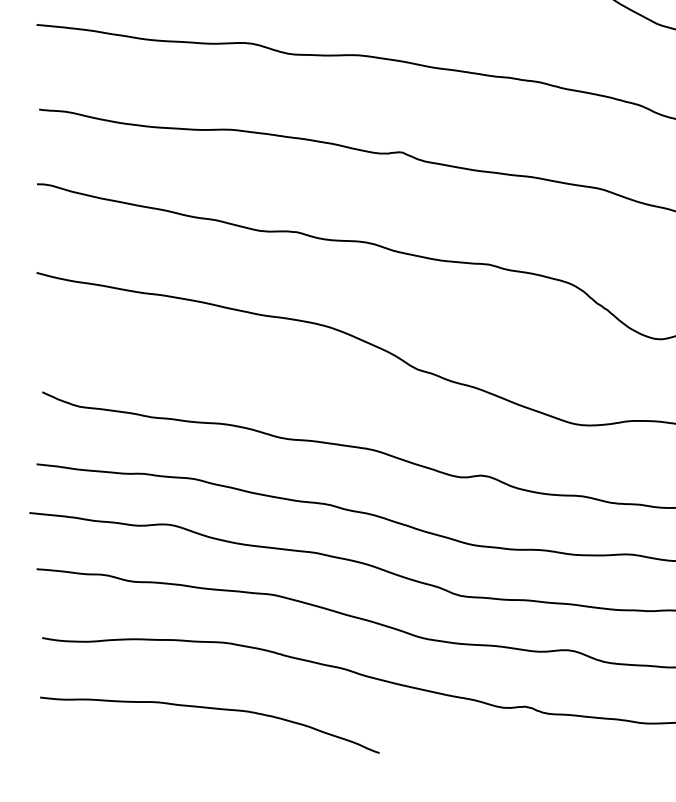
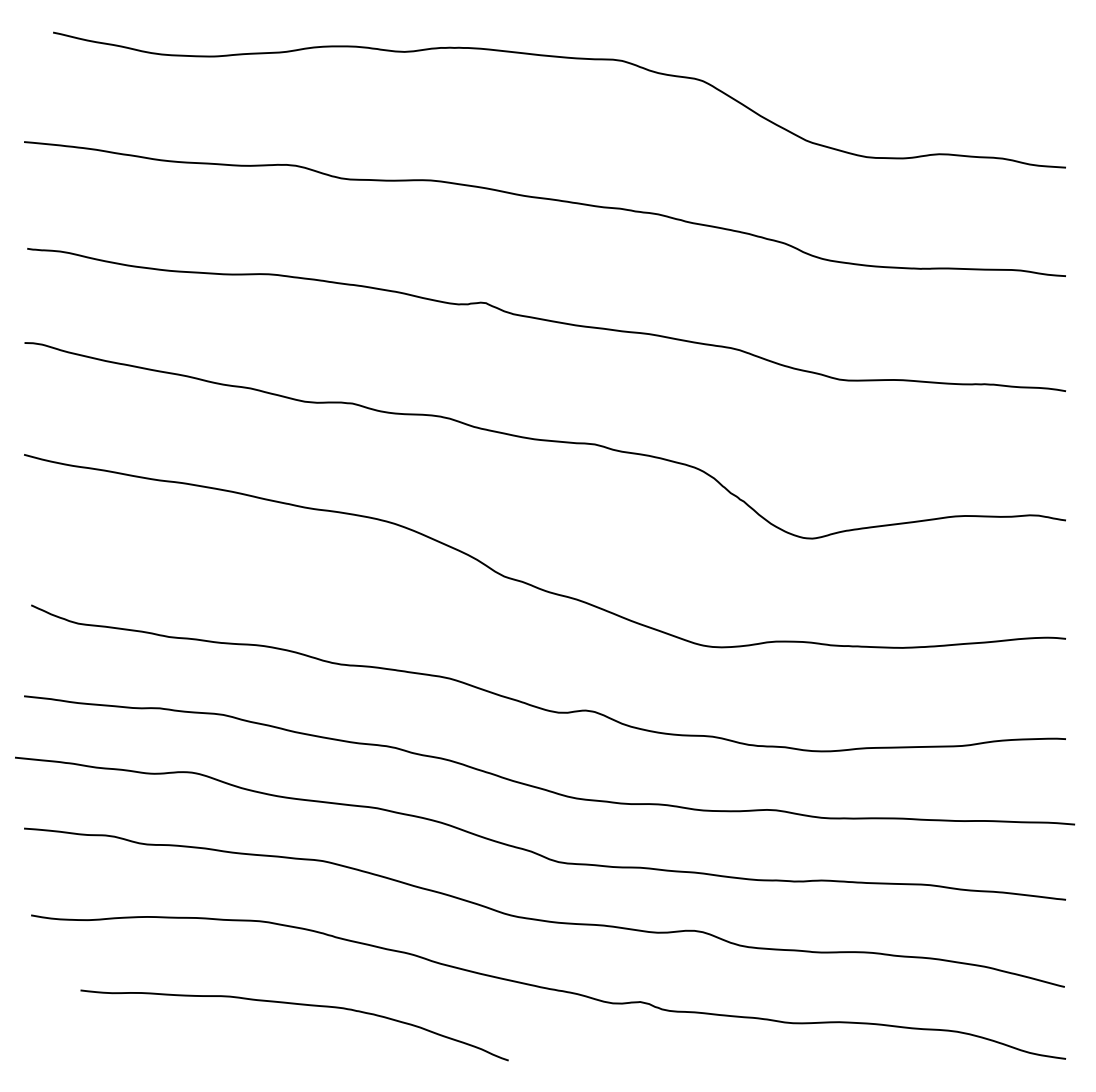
curve: (213, 709) -> (299, 1005), moved

